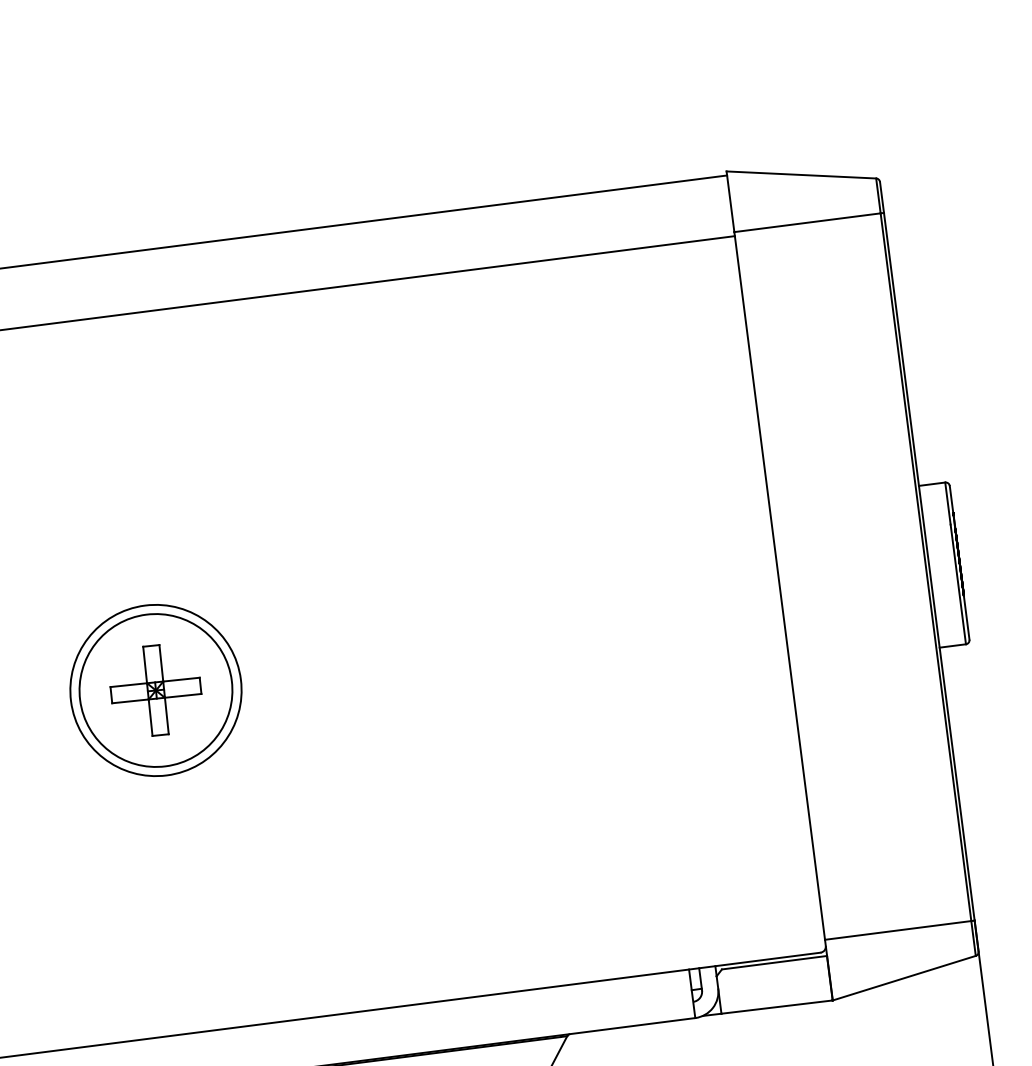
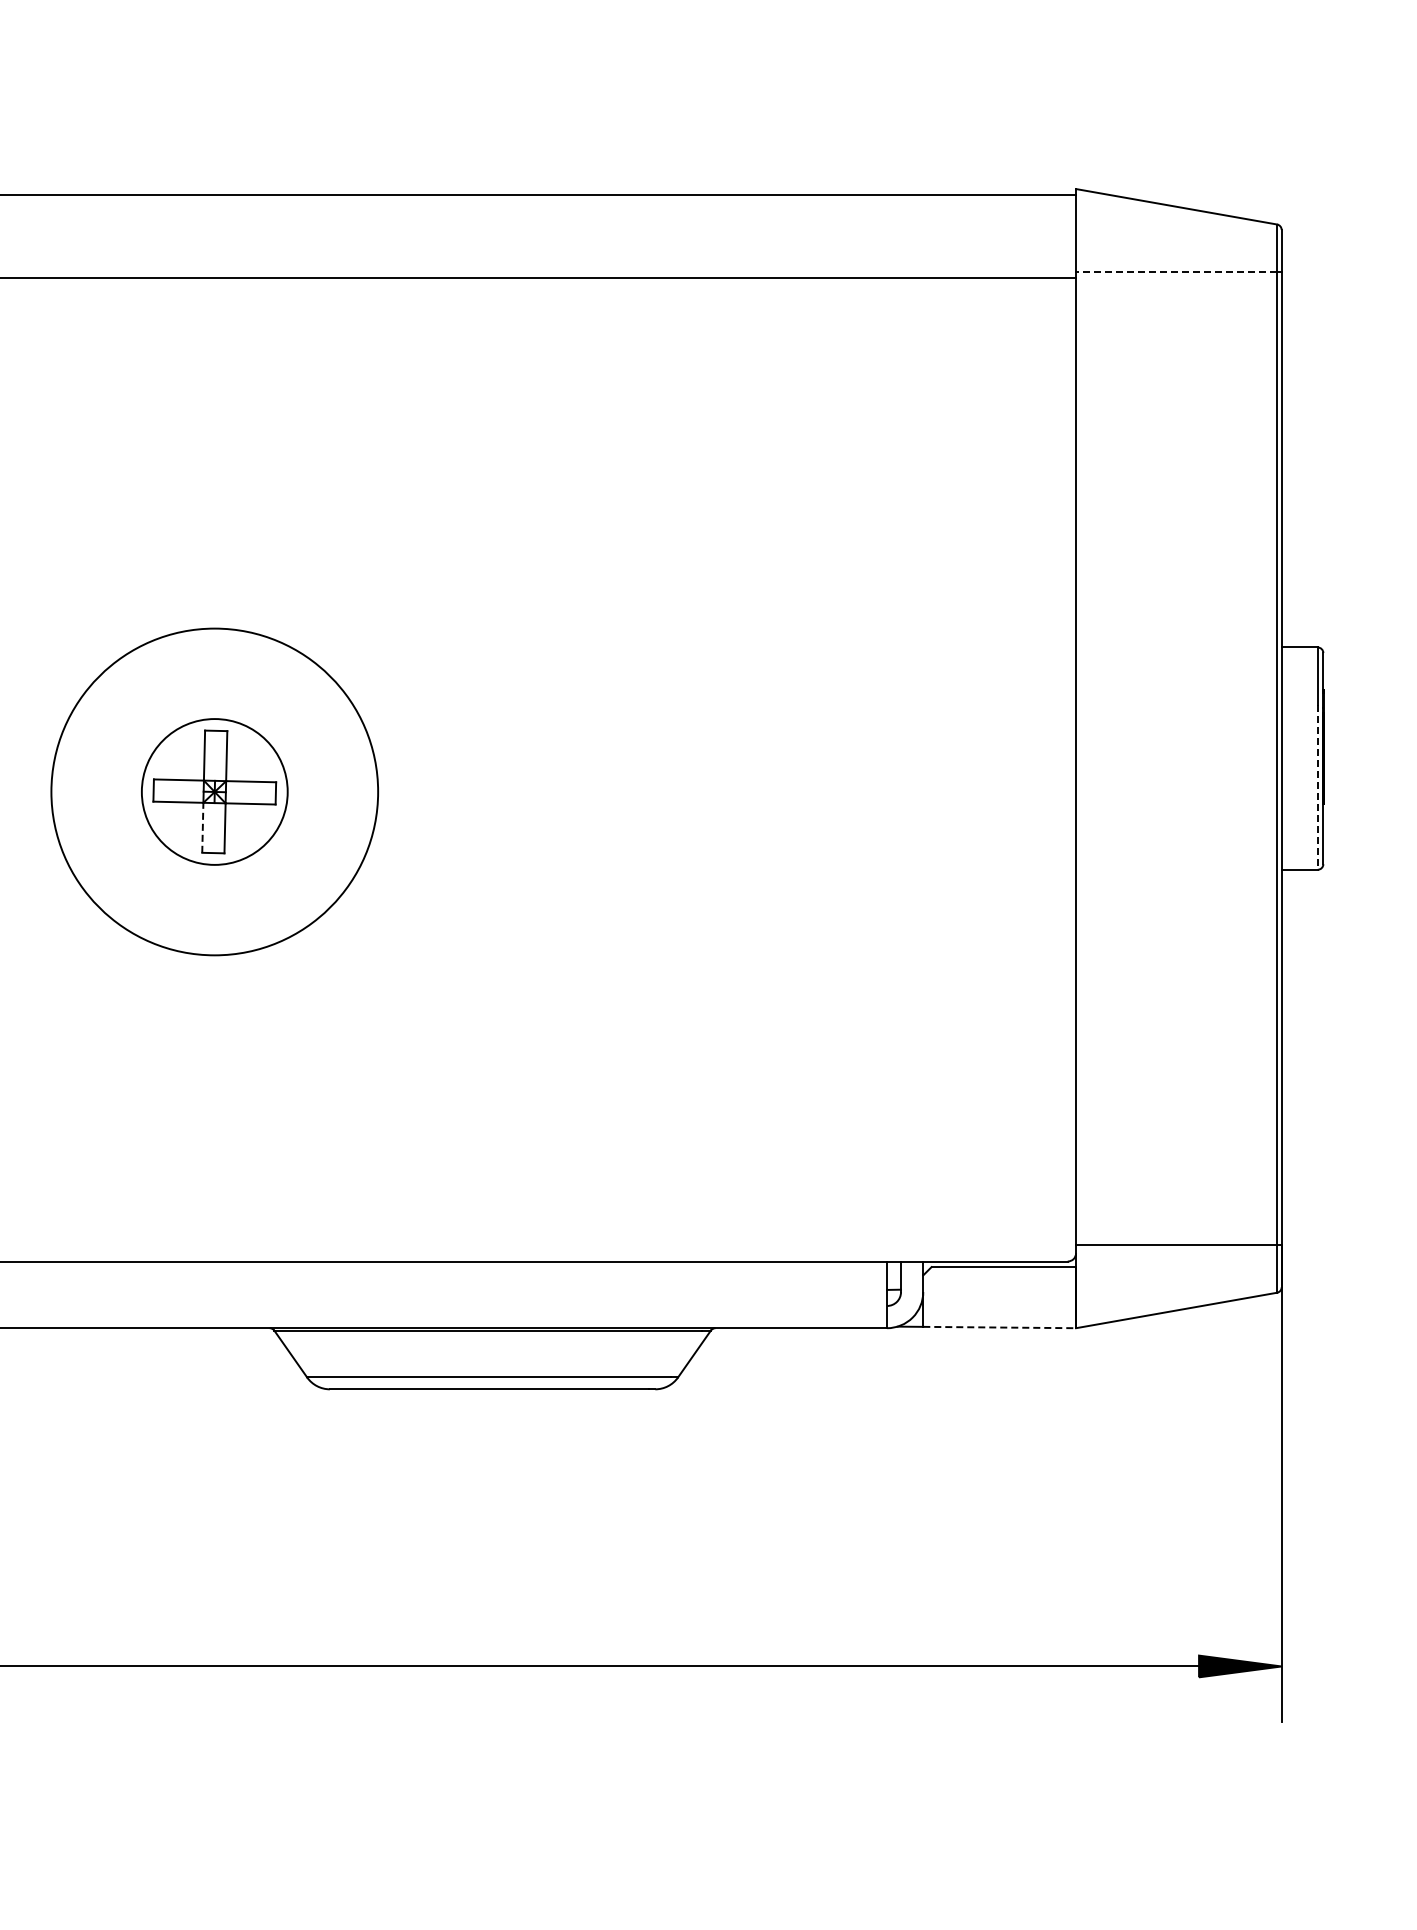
line: (807, 222) -> (1176, 272), solid -> dashed
line: (958, 585) -> (1317, 788), solid -> dashed
circle: (155, 690) -> (214, 791), size x0.7
circle: (155, 690) -> (214, 791), size x1.4
line: (150, 717) -> (202, 827), solid -> dashed
line: (777, 1006) -> (1000, 1327), solid -> dashed

